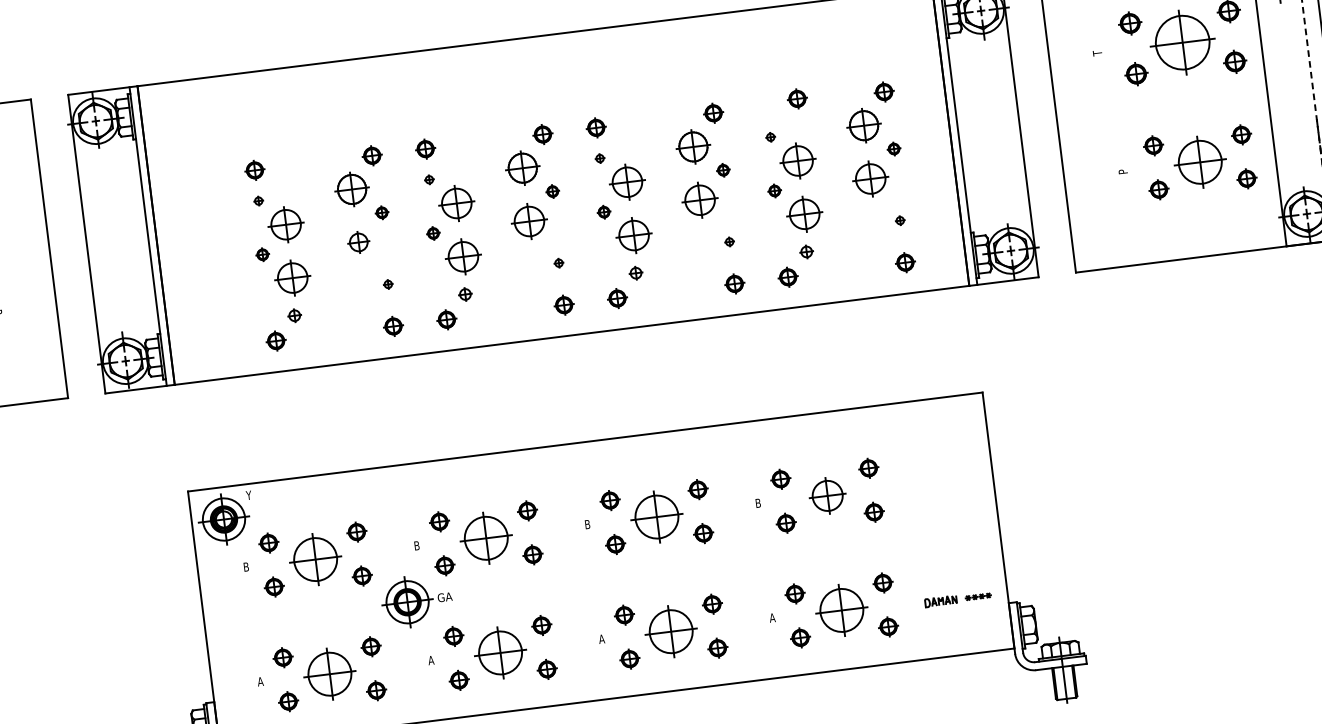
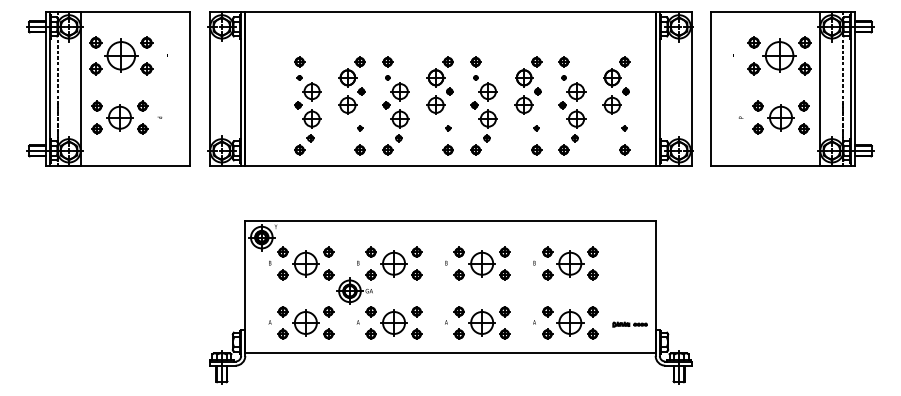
part: (796, 98) -> (563, 61), moved
part: (357, 241) -> (347, 104), size x1.67
part: (827, 495) -> (570, 263), size x1.43

